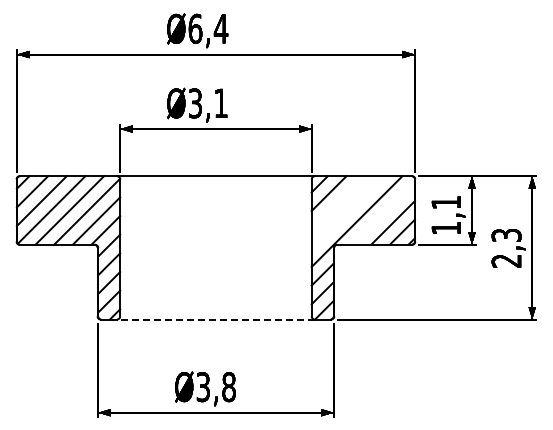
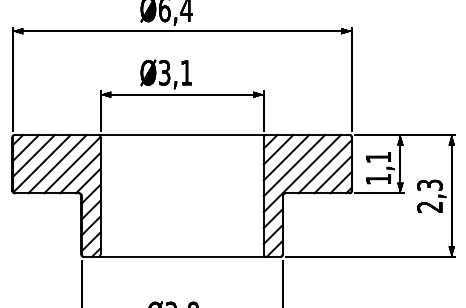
line: (338, 202) -> (286, 157), added
line: (347, 212) -> (294, 165), added
line: (383, 213) -> (324, 166), added
line: (215, 319) -> (181, 257), dashed -> solid

